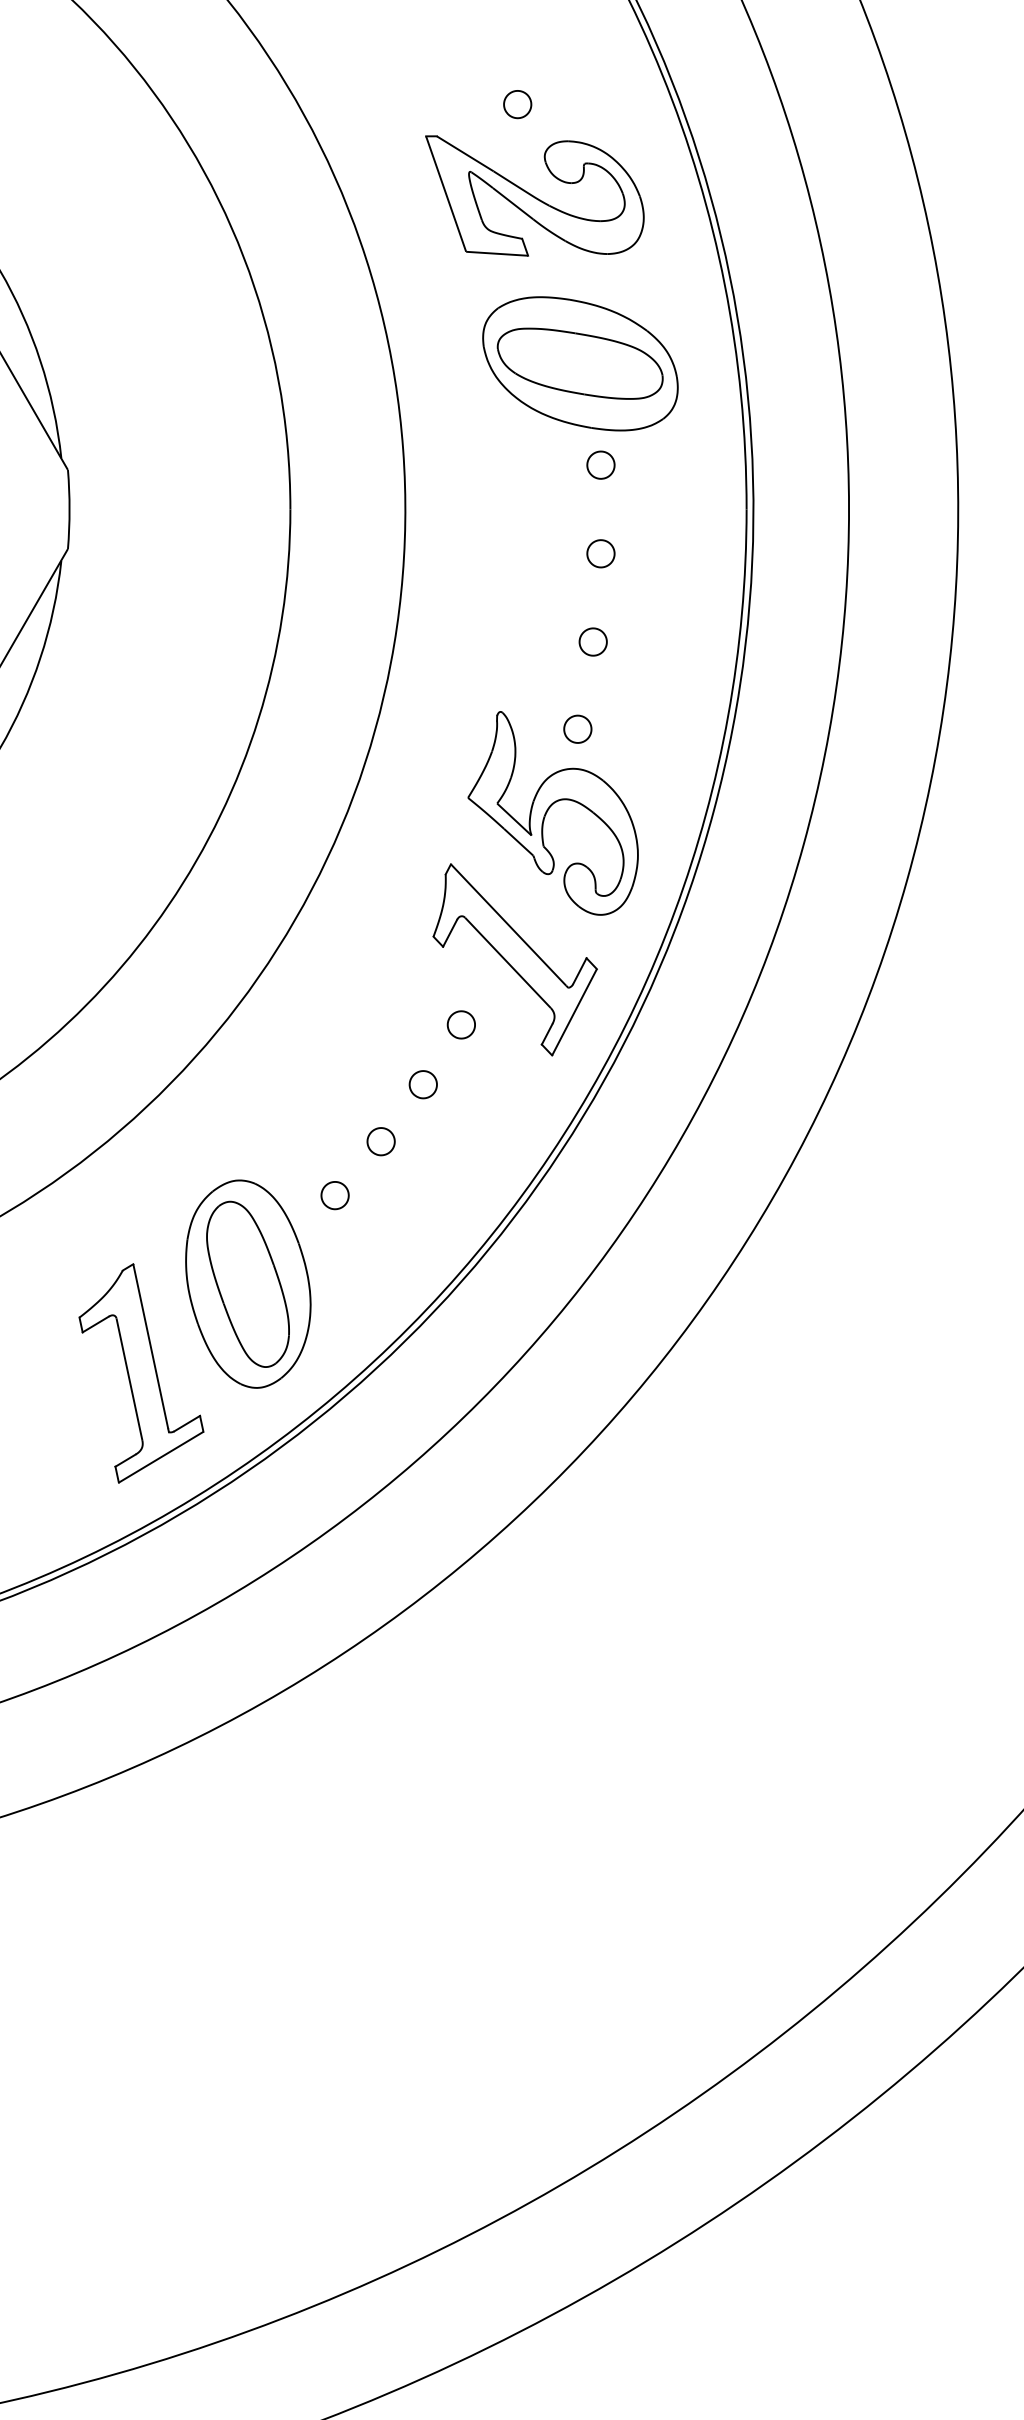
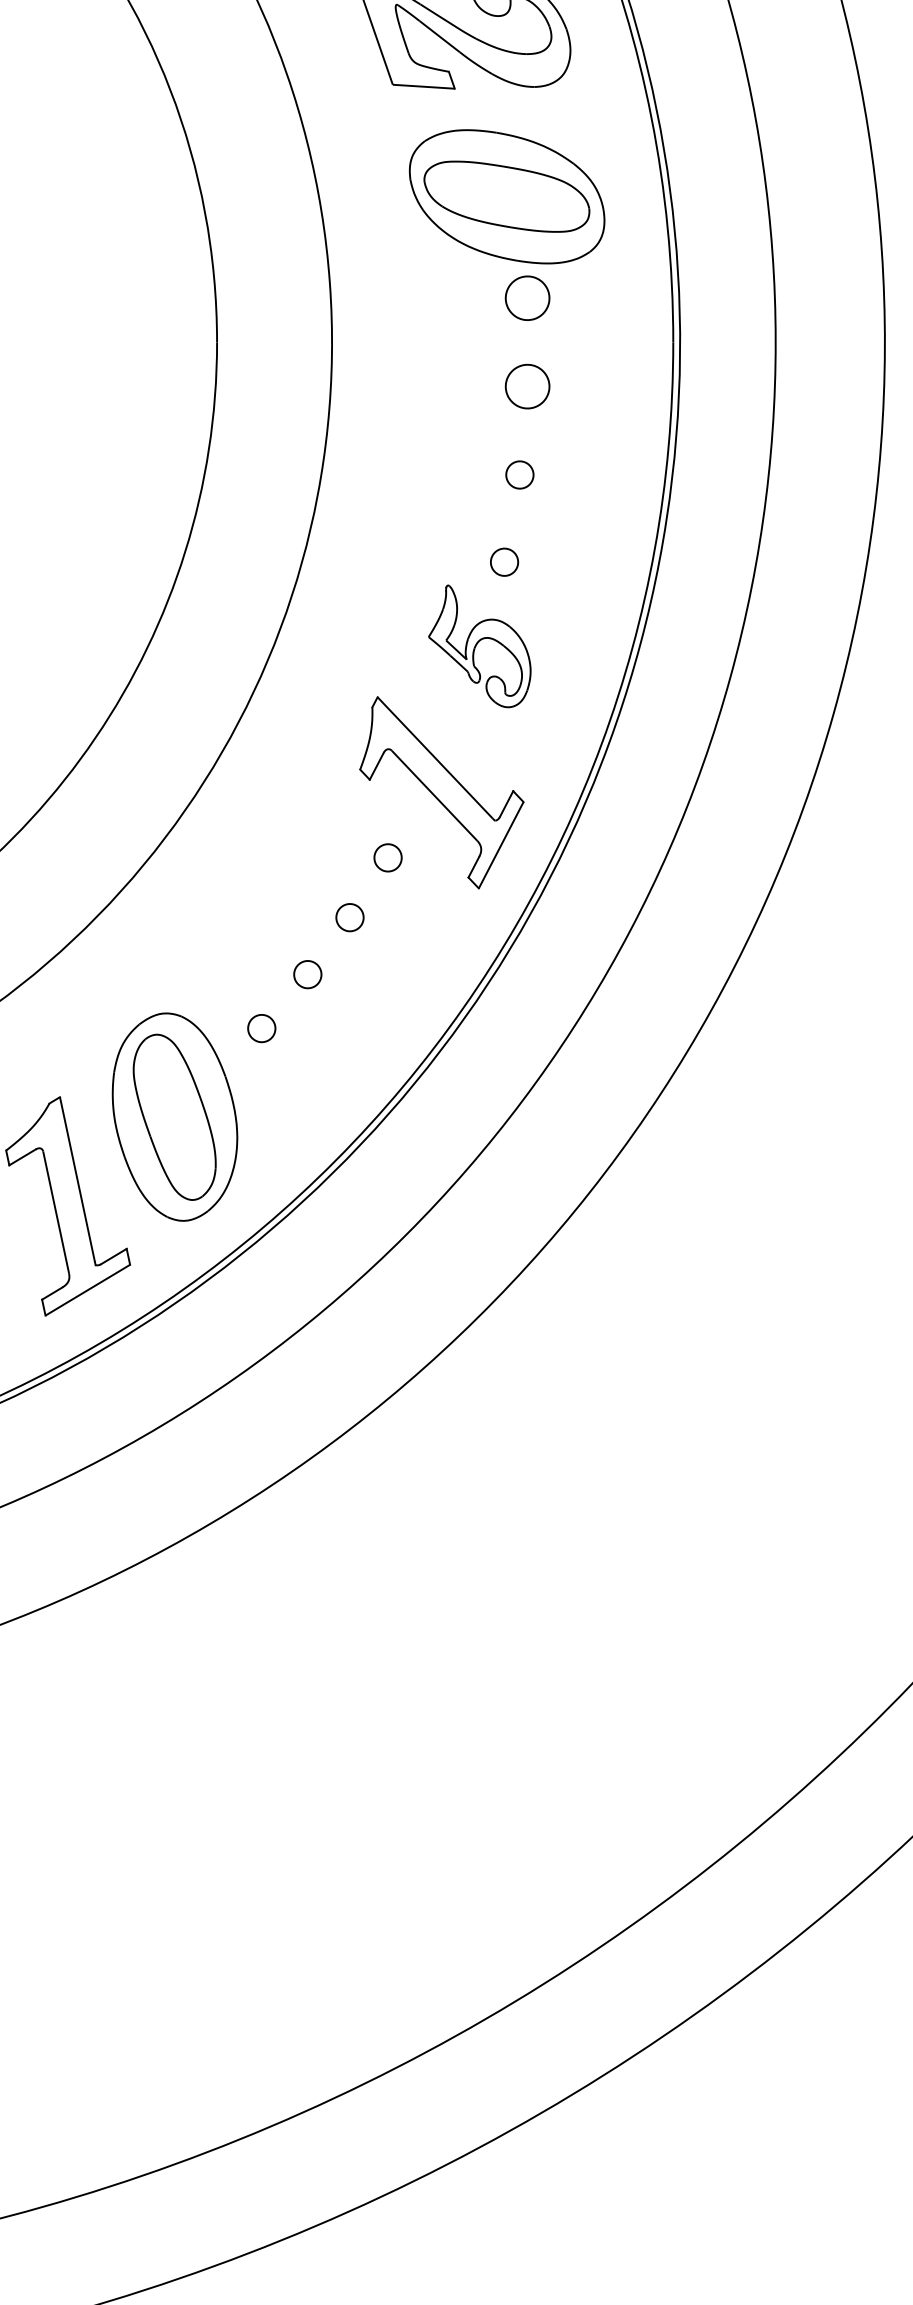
part: (600, 464) -> (527, 297), size x1.6
part: (600, 553) -> (527, 386), size x1.6
part: (552, 813) -> (479, 646), size x0.6

